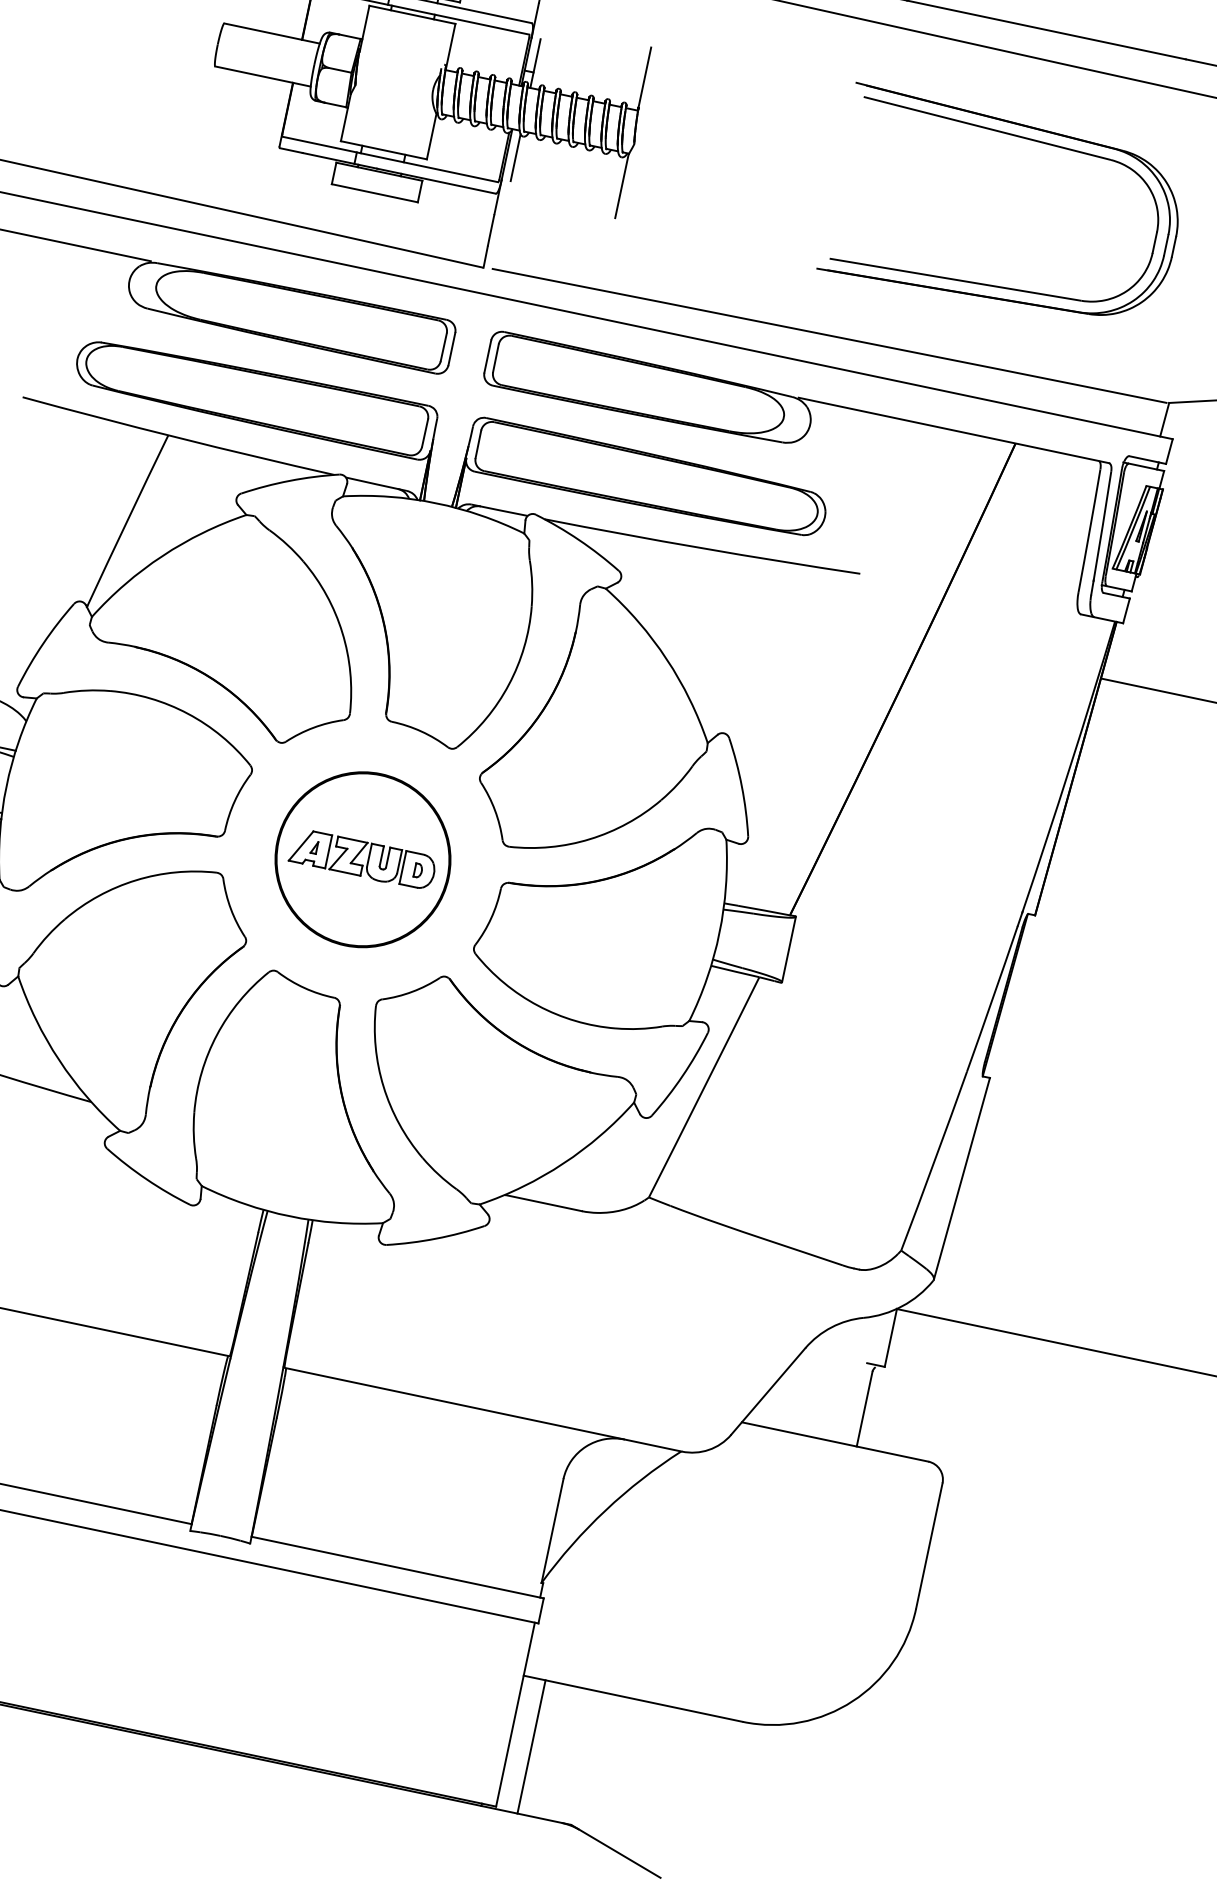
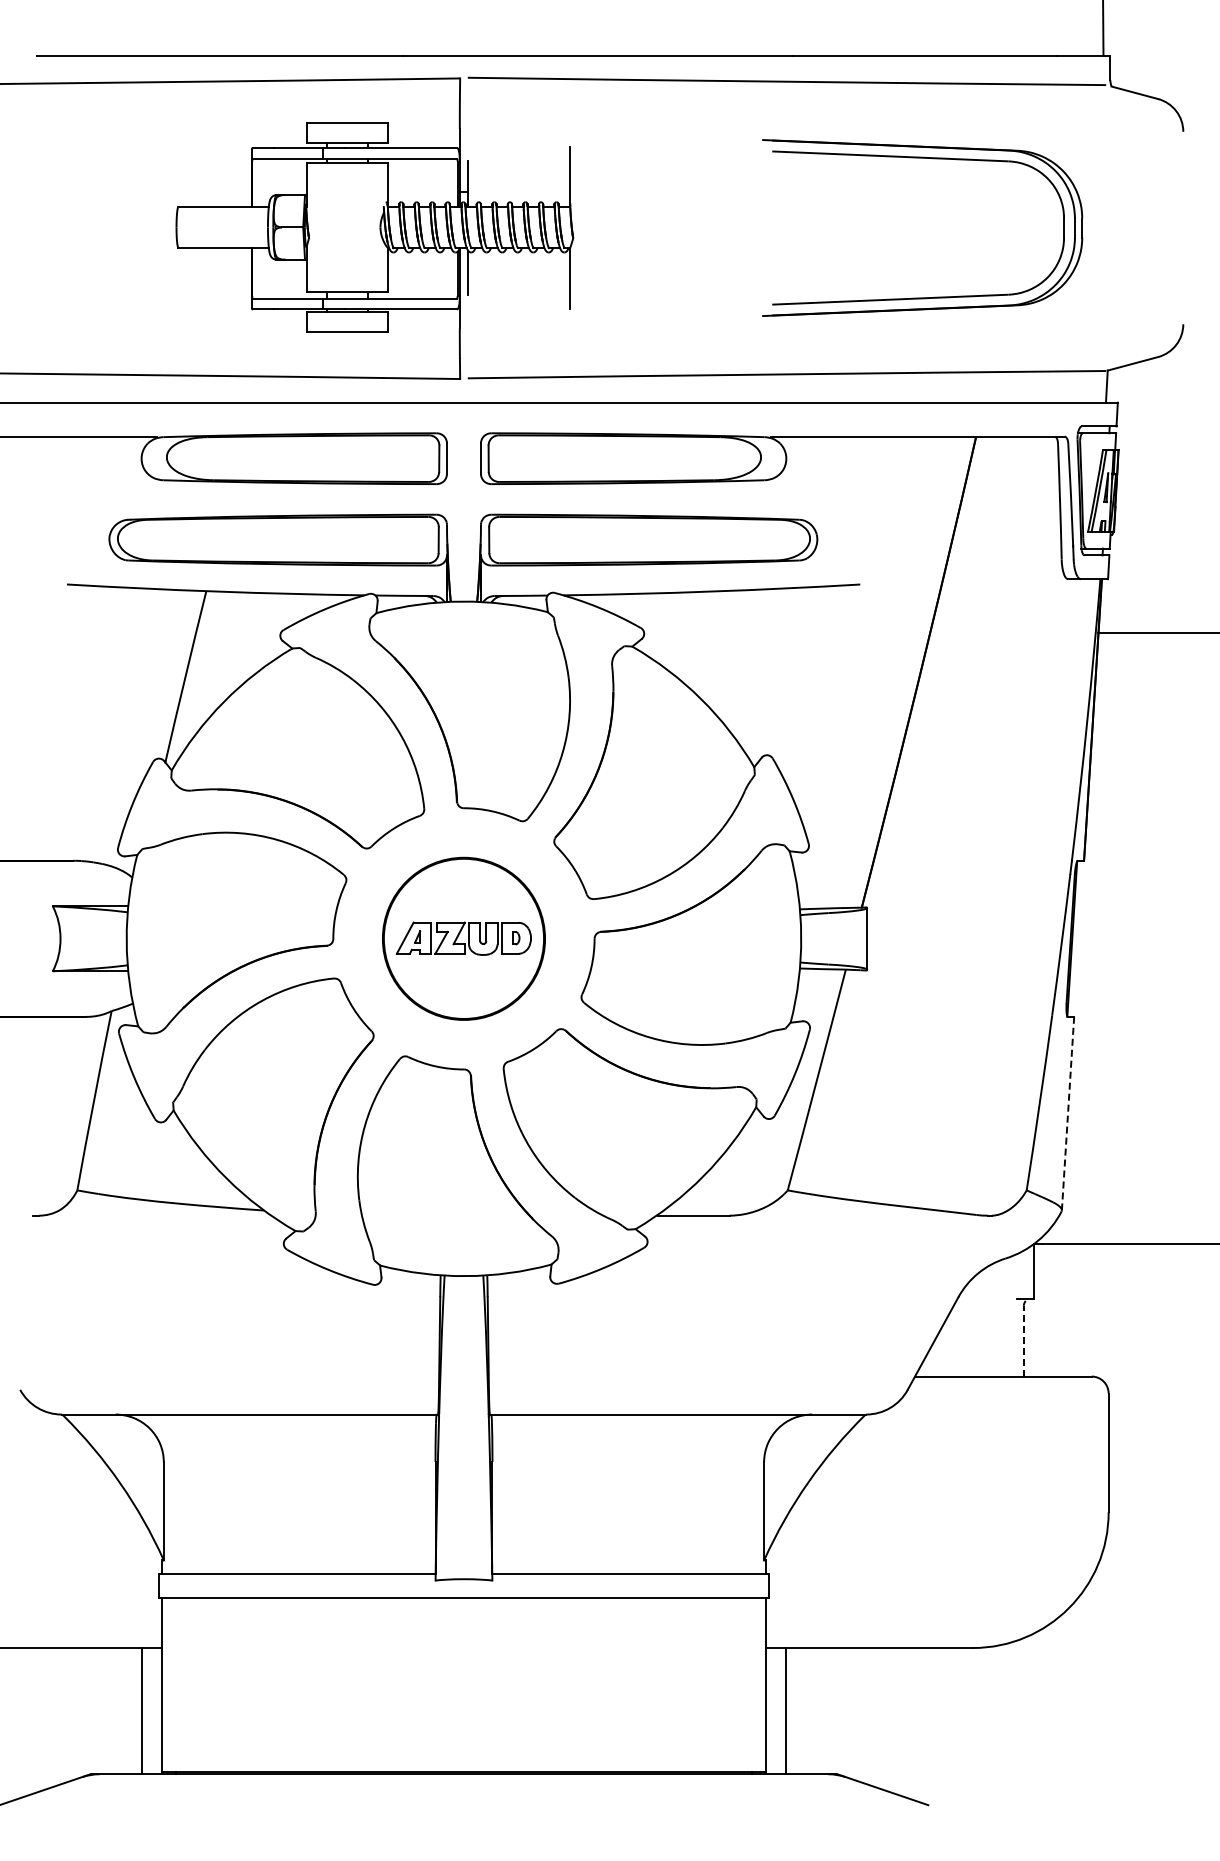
line: (962, 1178) -> (1068, 1113), solid -> dashed
line: (864, 1408) -> (1023, 1340), solid -> dashed

